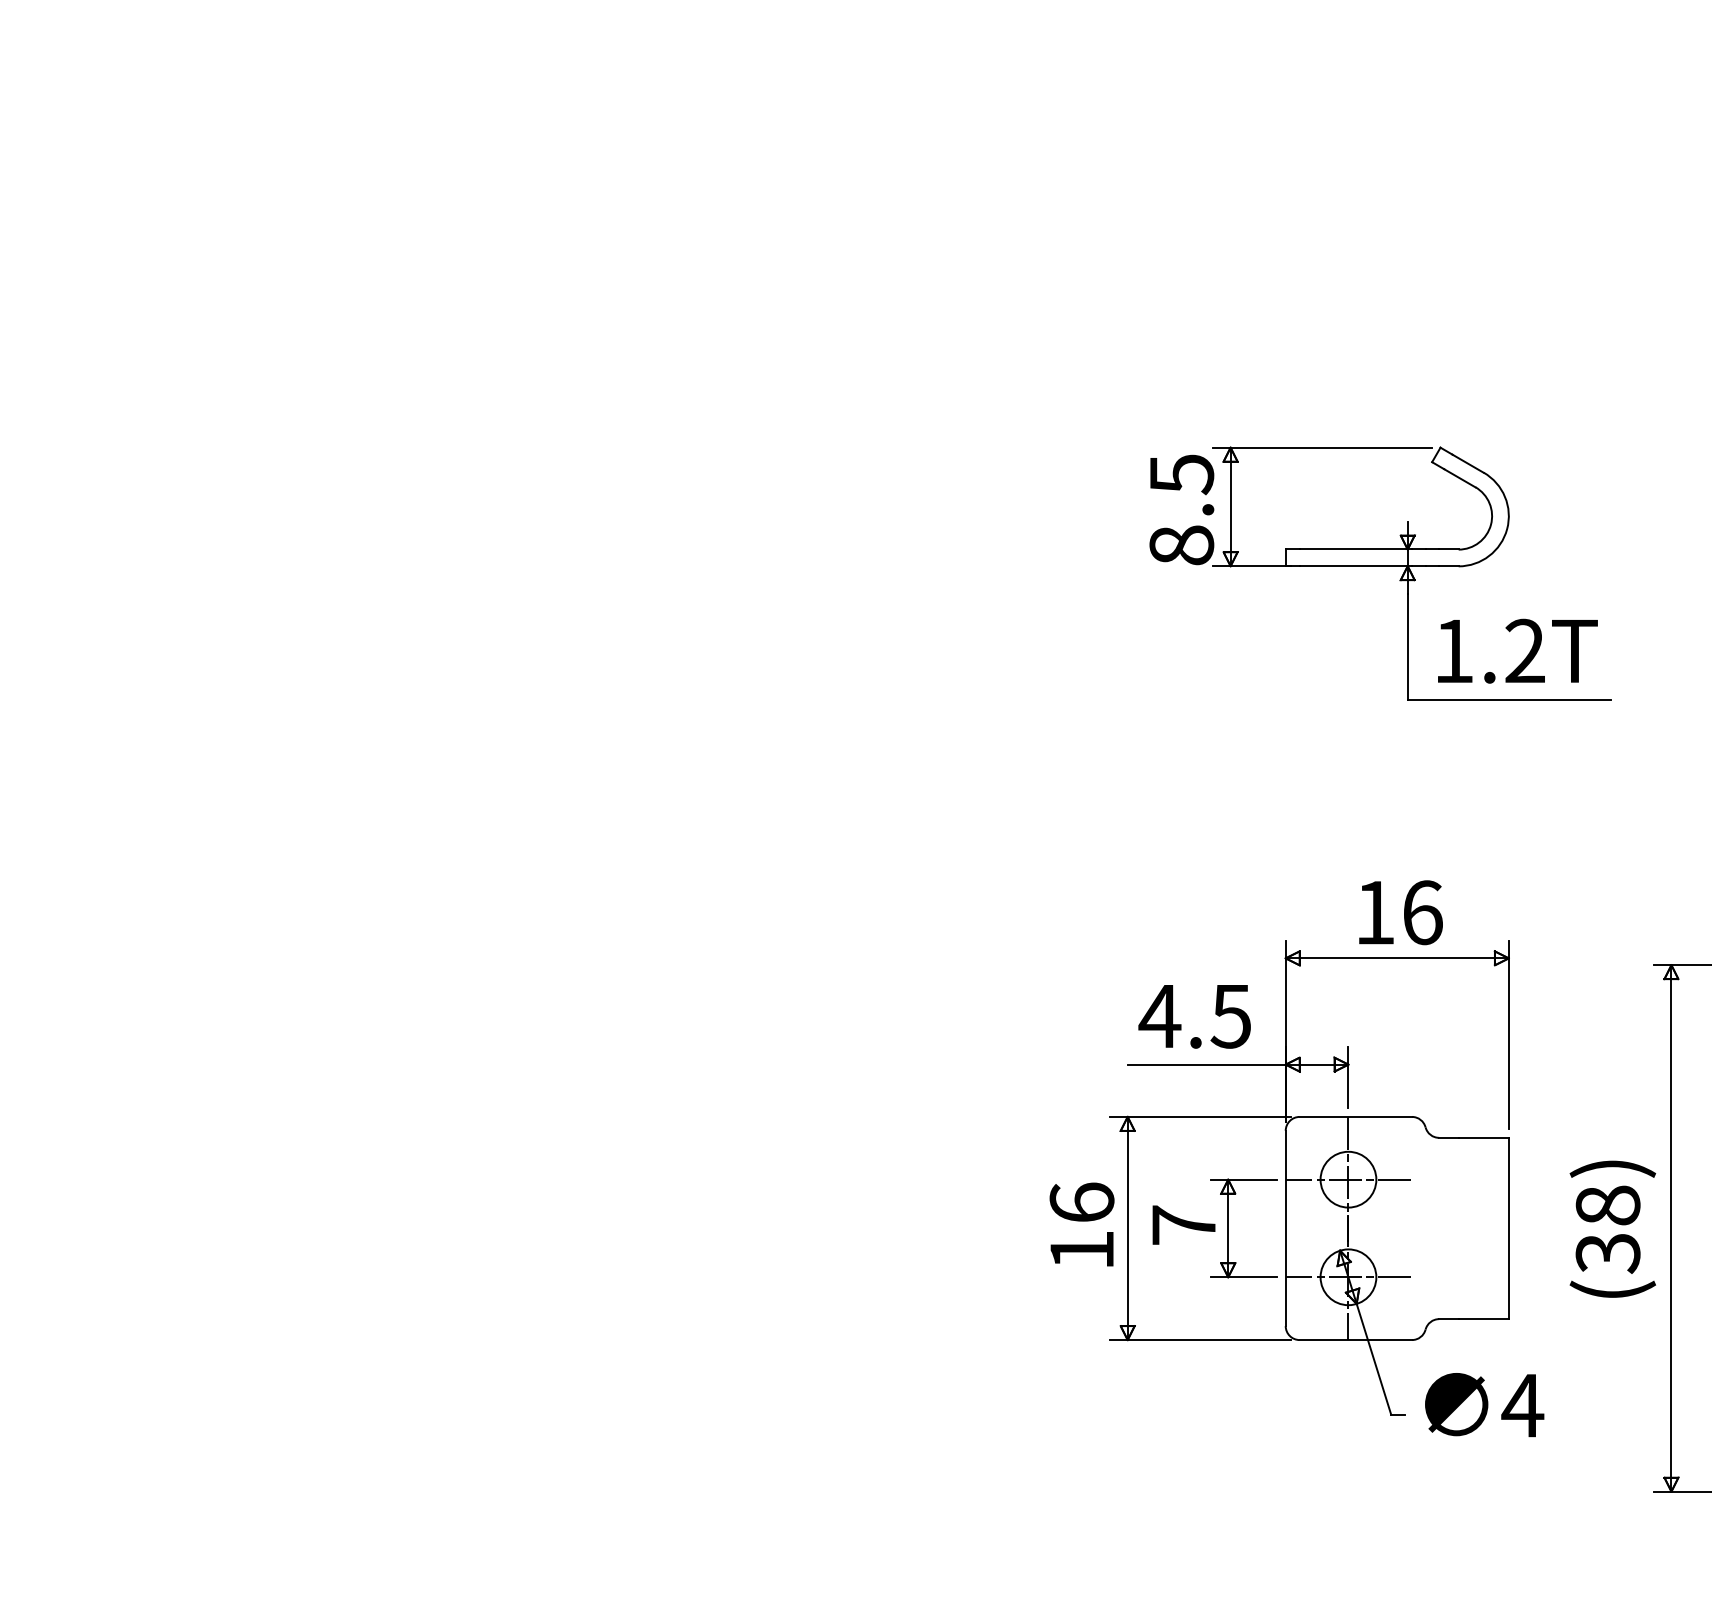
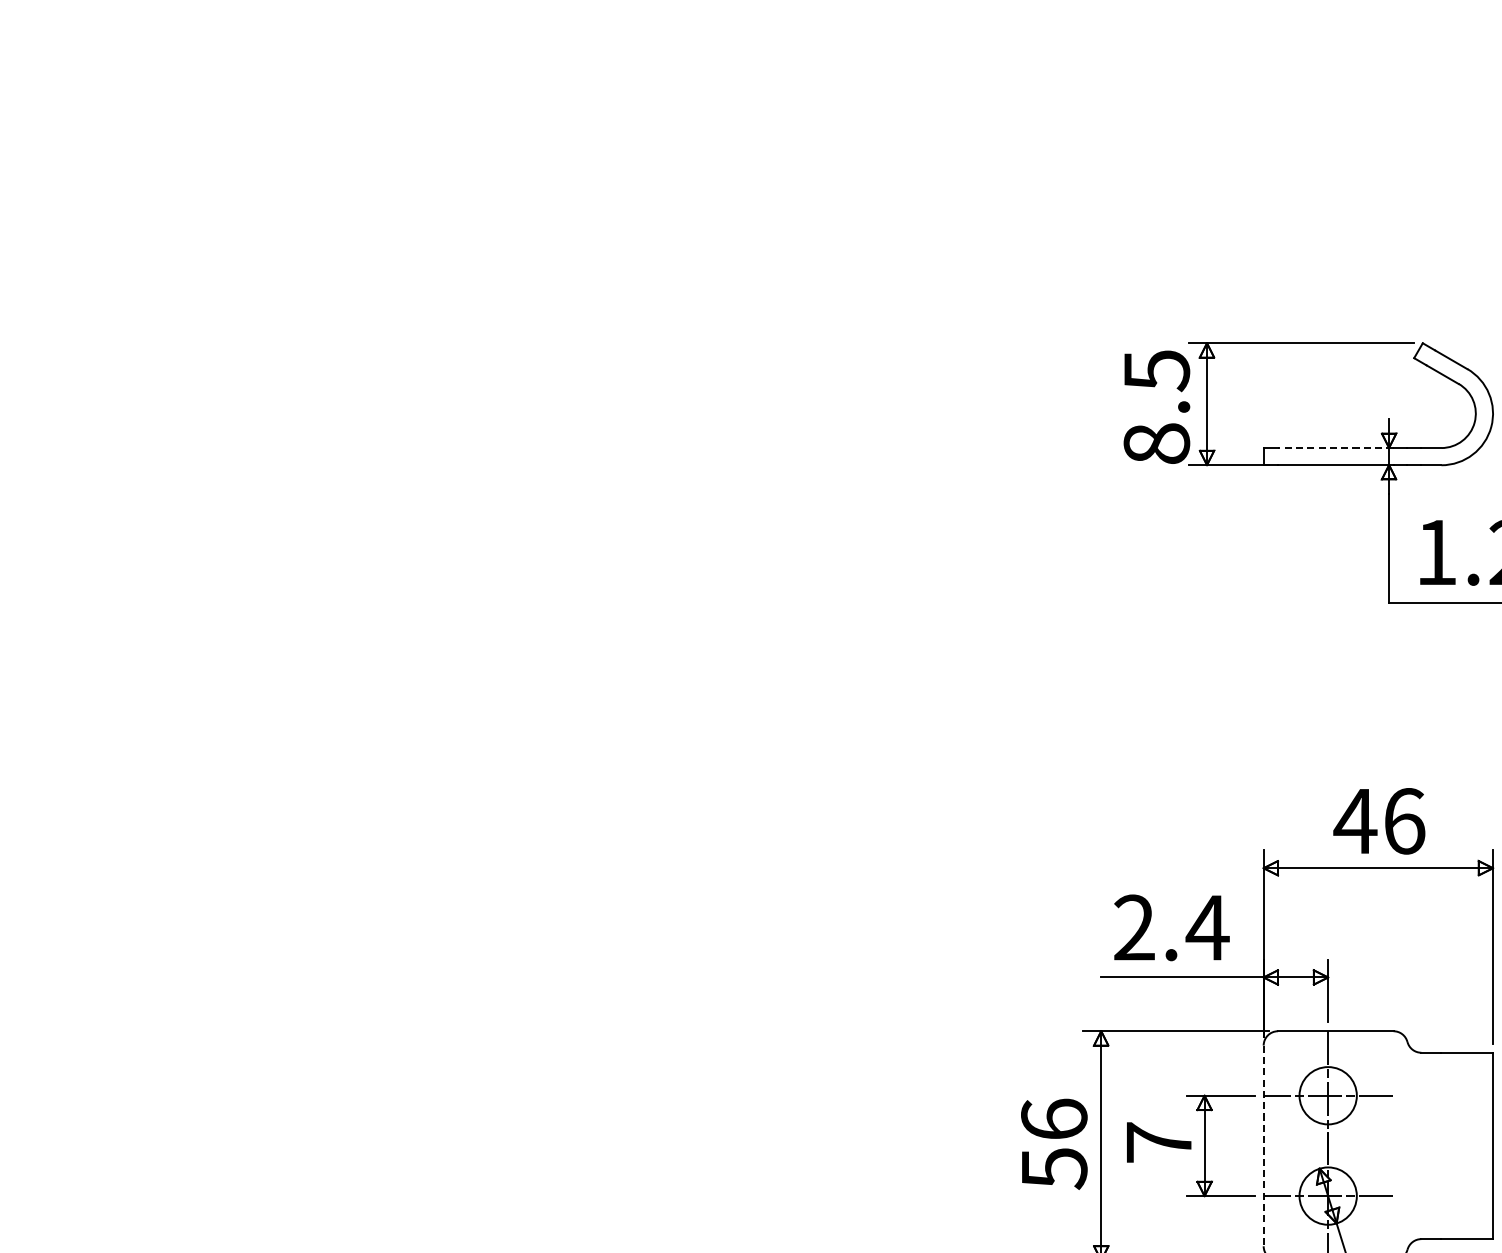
line: (1355, 549) -> (1335, 447), solid -> dashed
text: (1374, 912) -> (1354, 821), 16 -> 46
text: (1195, 1015) -> (1170, 926), 4.5 -> 2.4
line: (1285, 1228) -> (1263, 1145), solid -> dashed
text: (1082, 1251) -> (1054, 1169), 16 -> 56

